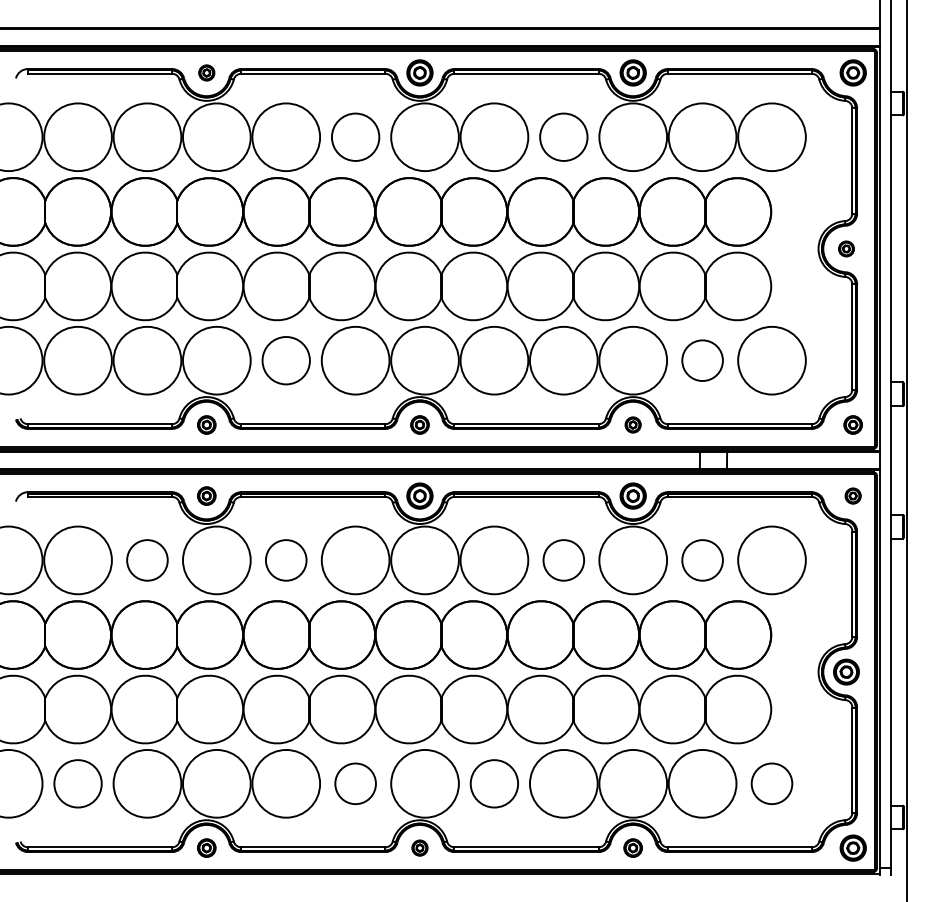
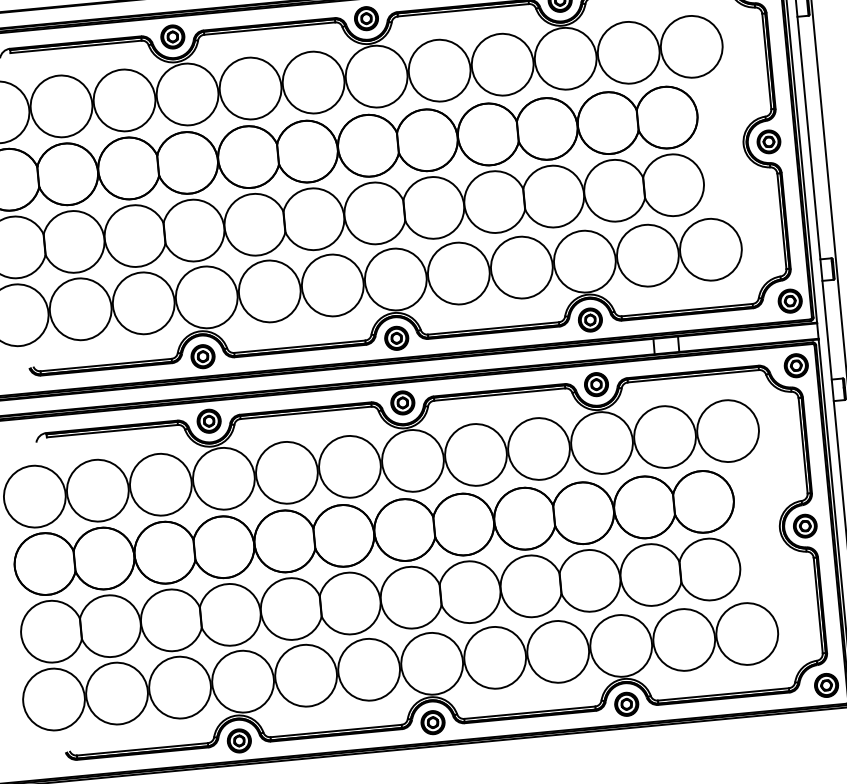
part: (206, 72) -> (172, 36), size x1.67
circle: (355, 137) -> (313, 82), size x1.43
circle: (563, 137) -> (502, 64), size x1.43
part: (846, 248) -> (768, 141), size x1.67
circle: (286, 360) -> (269, 291), size x1.43
circle: (702, 360) -> (647, 255), size x1.67
part: (206, 424) -> (202, 356), size x1.43
part: (419, 424) -> (396, 337), size x1.43
part: (632, 424) -> (589, 319), size x1.67
part: (852, 424) -> (789, 300), size x1.43
part: (206, 495) -> (208, 420), size x1.43
part: (852, 495) -> (795, 365), size x1.67
circle: (147, 560) -> (160, 484), size x1.67
circle: (286, 560) -> (287, 472), size x1.67
circle: (563, 560) -> (538, 449), size x1.67
circle: (702, 560) -> (664, 437), size x1.67
circle: (77, 783) -> (116, 693), size x1.43
circle: (355, 783) -> (368, 669), size x1.67
circle: (494, 783) -> (495, 657), size x1.43
circle: (771, 783) -> (746, 633), size x1.67
part: (206, 847) -> (239, 740), size x1.43
part: (419, 847) -> (432, 722), size x1.67
part: (632, 847) -> (626, 703), size x1.43

